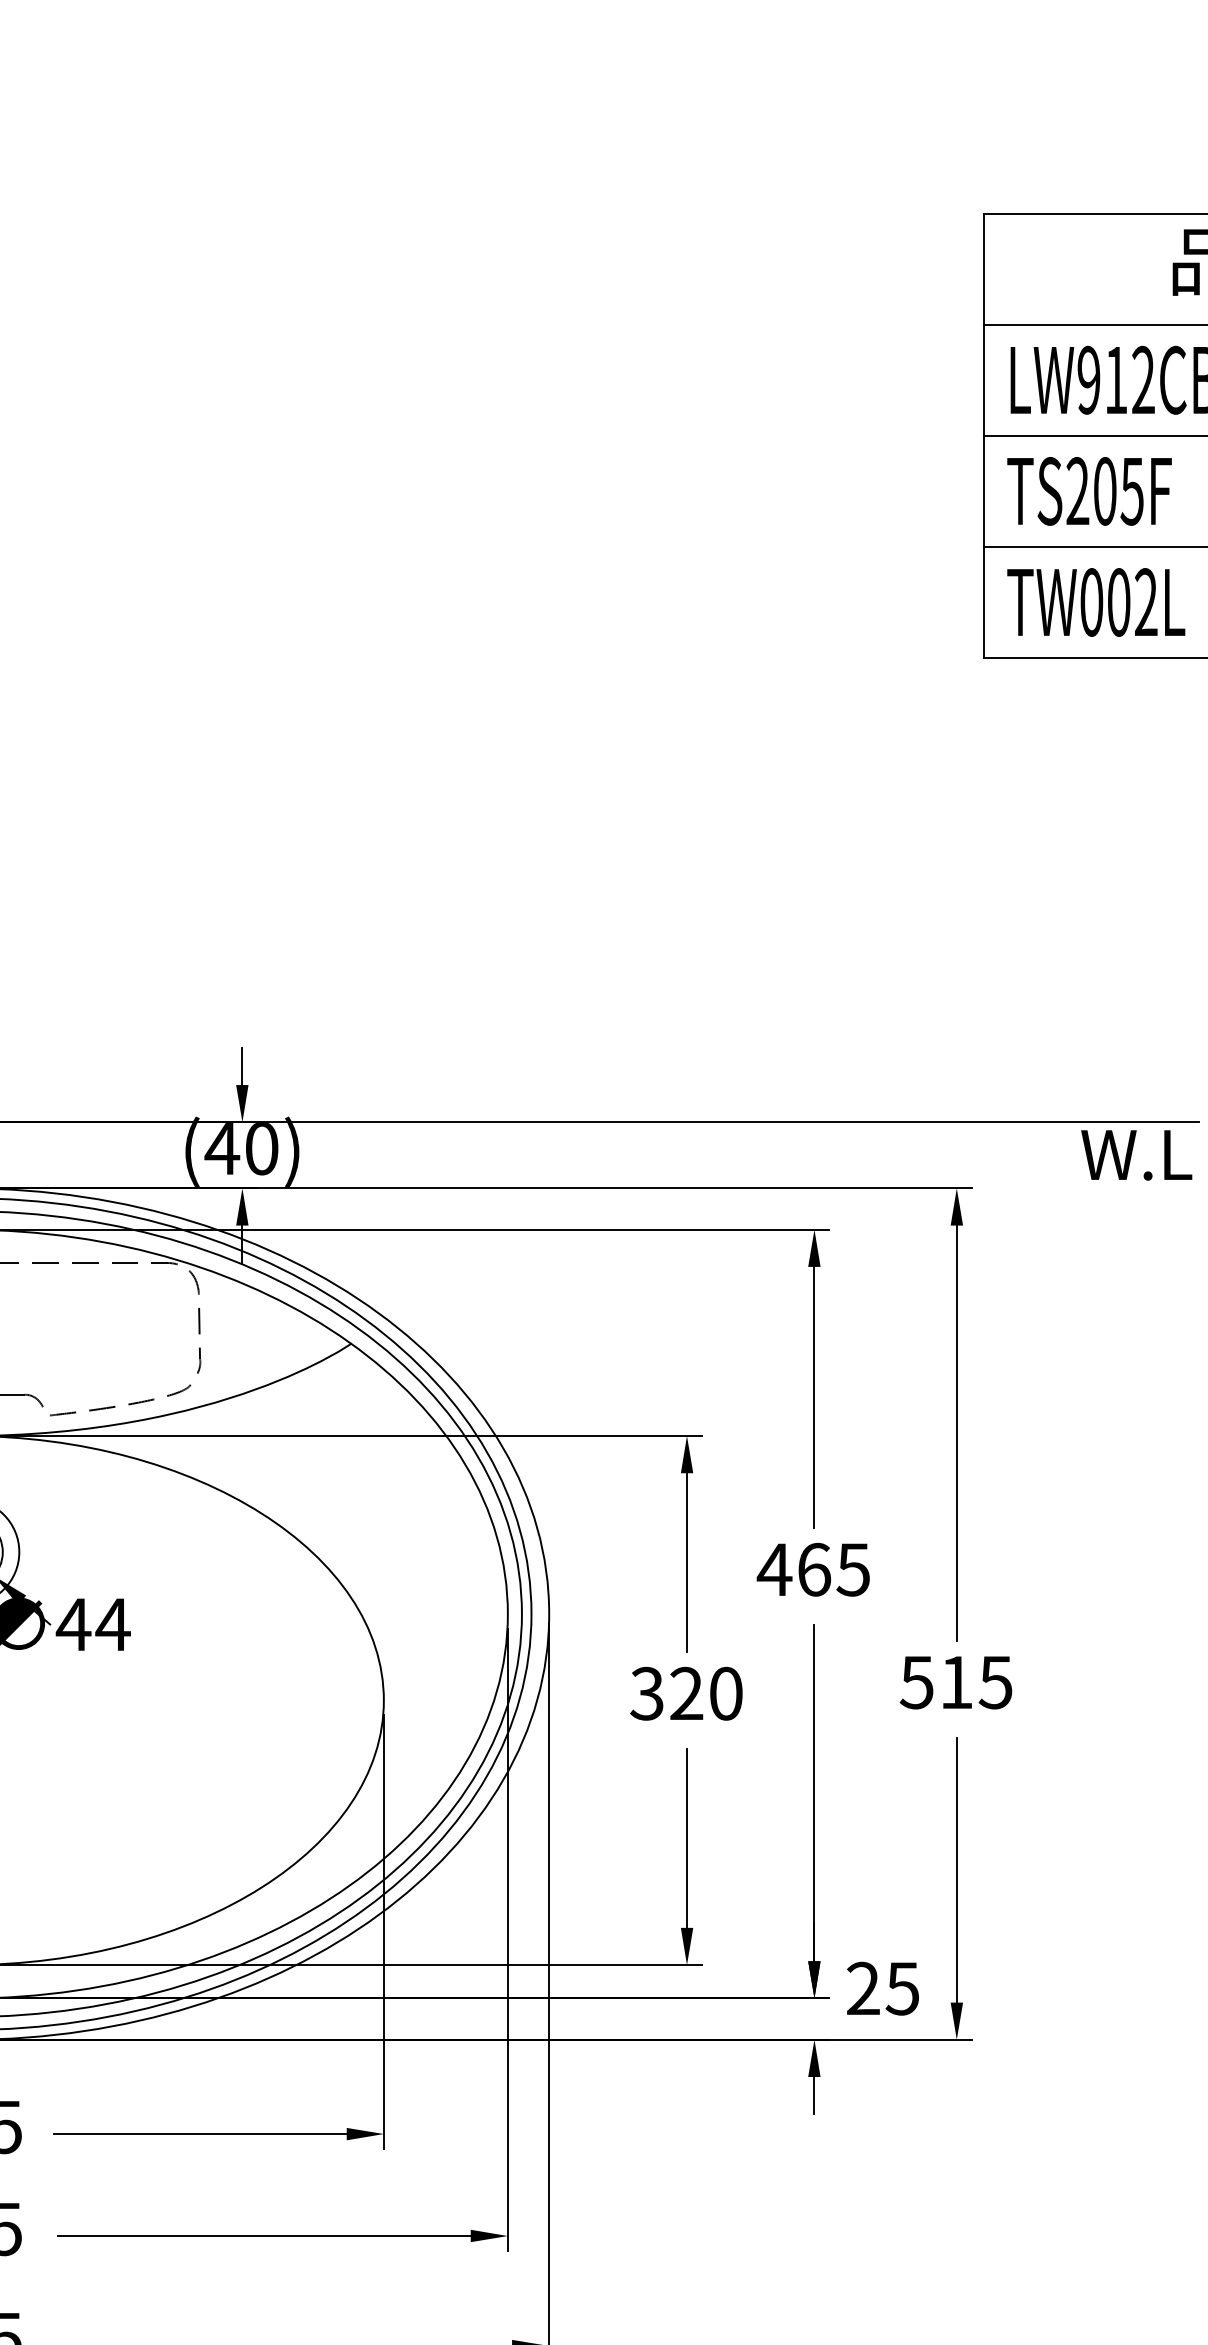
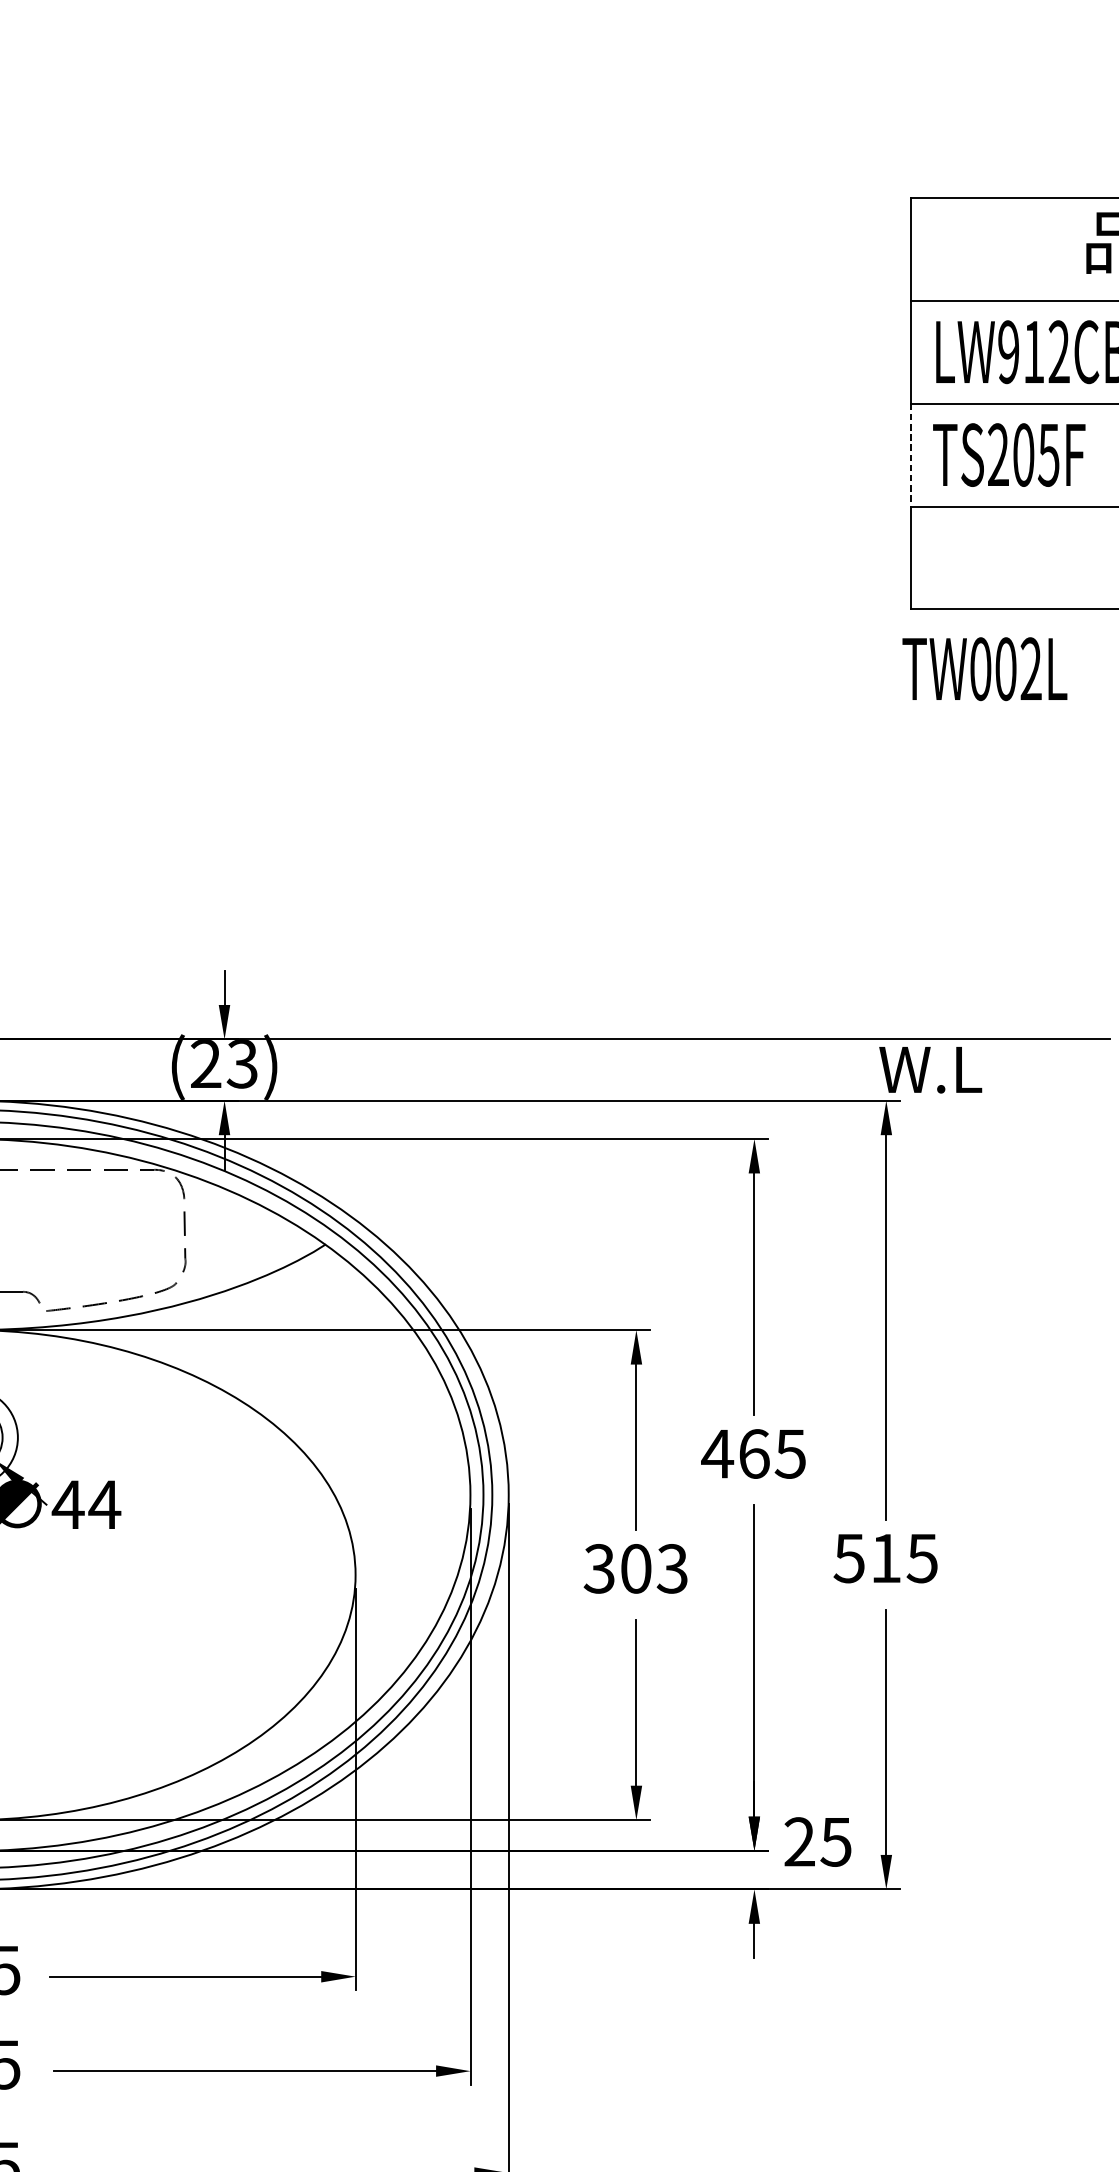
line: (983, 491) -> (911, 455), solid -> dashed
text: (1096, 602) -> (985, 669), moved
text: (241, 1149) -> (223, 1064), (40) -> (23)
text: (1136, 1155) -> (930, 1070), moved
text: (706, 1693) -> (654, 1568), 320 -> 303

